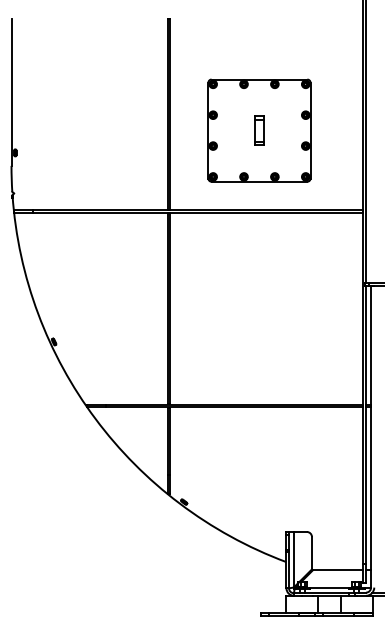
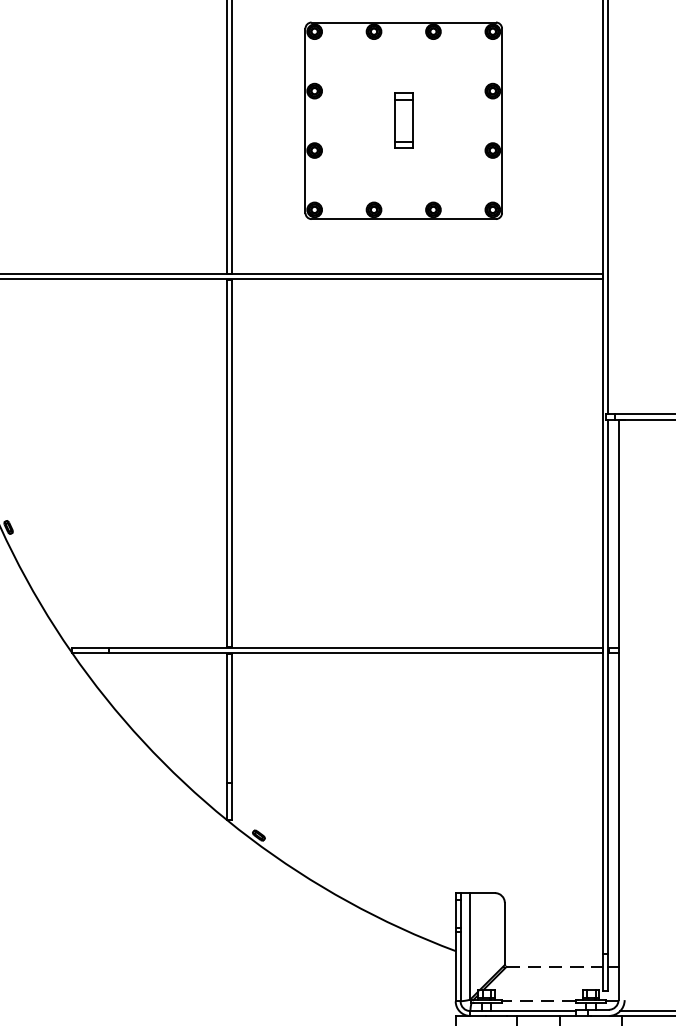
line: (338, 570) -> (555, 967), solid -> dashed
line: (329, 588) -> (538, 1001), solid -> dashed

